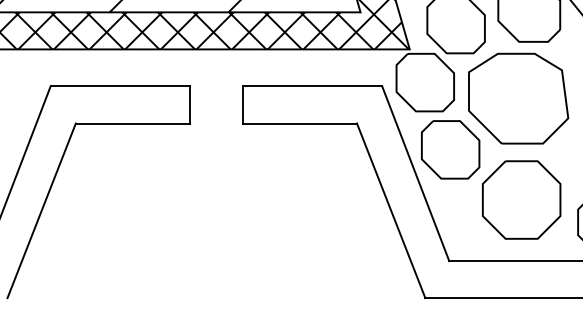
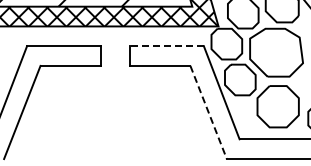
line: (312, 87) -> (166, 46), solid -> dashed
line: (390, 210) -> (208, 112), solid -> dashed

